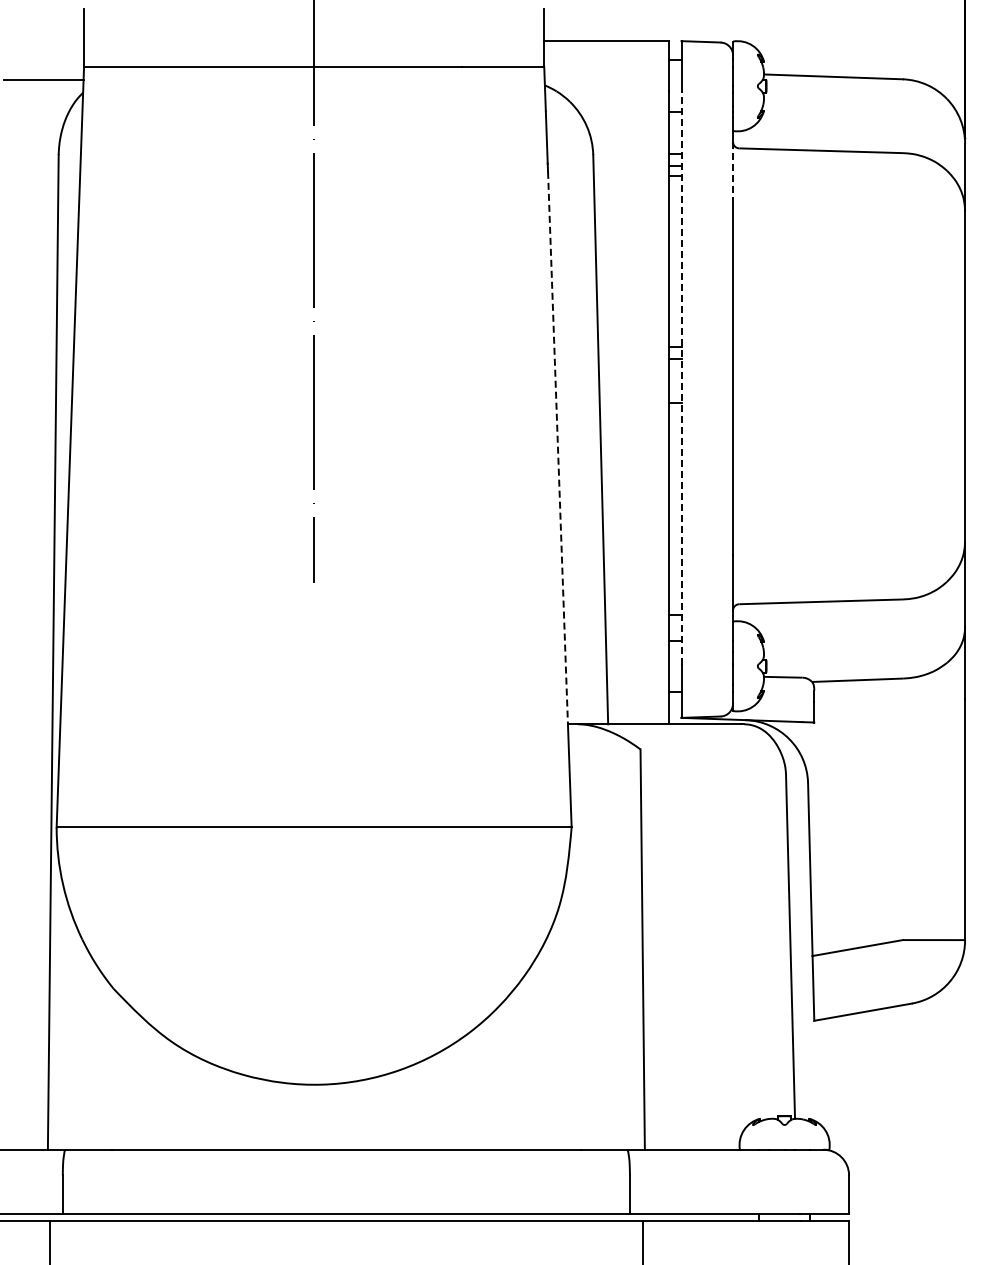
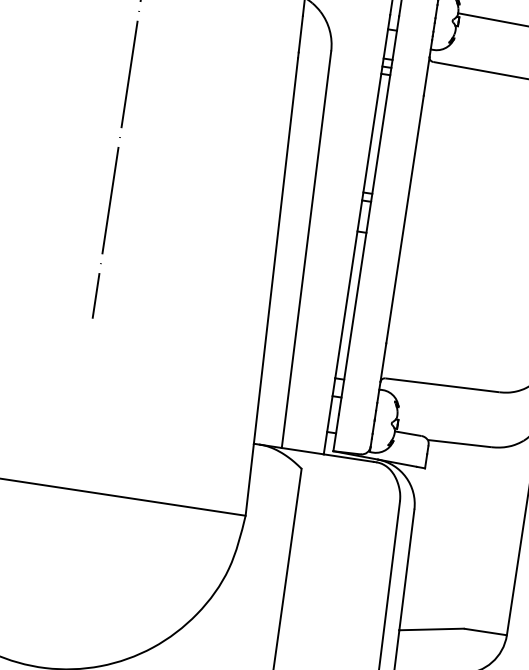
line: (733, 170) -> (426, 76), dashed -> solid
line: (681, 378) -> (369, 215), dashed -> solid
line: (558, 448) -> (276, 251), dashed -> solid

